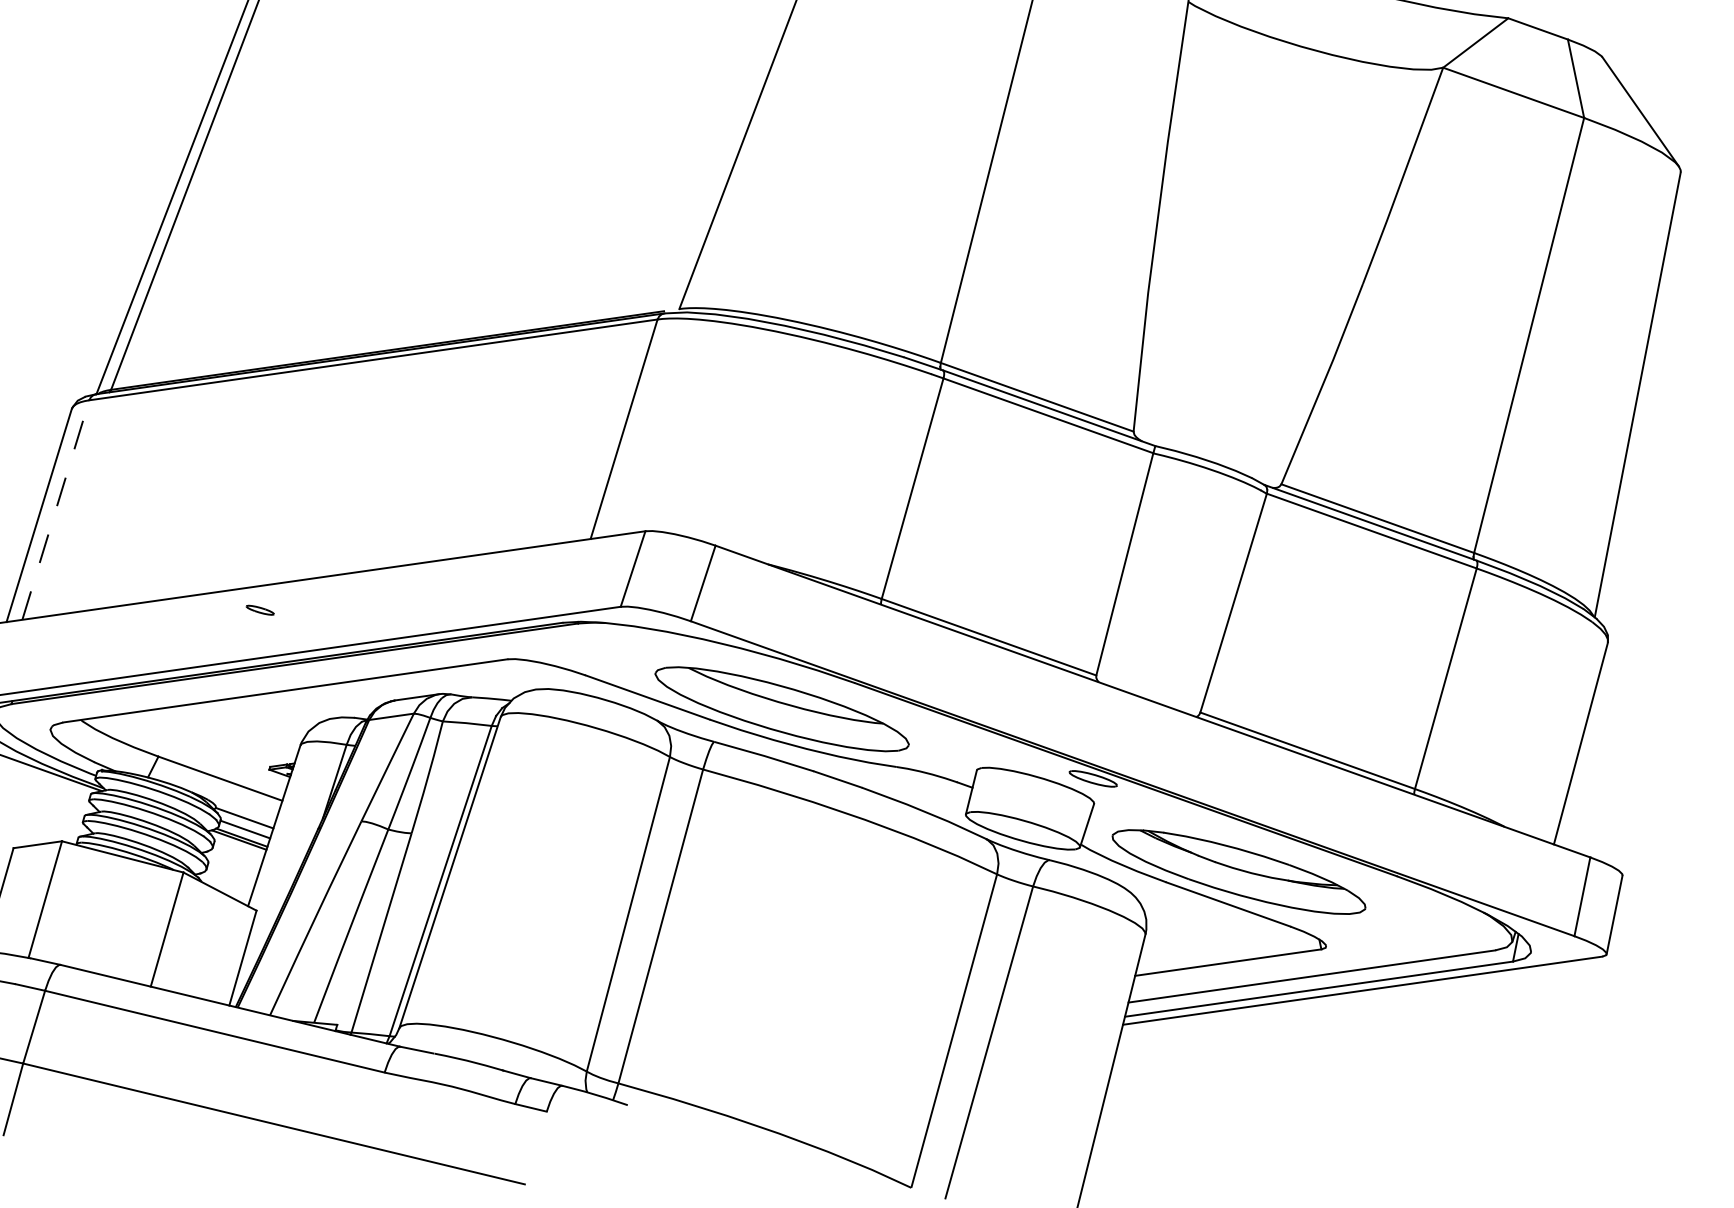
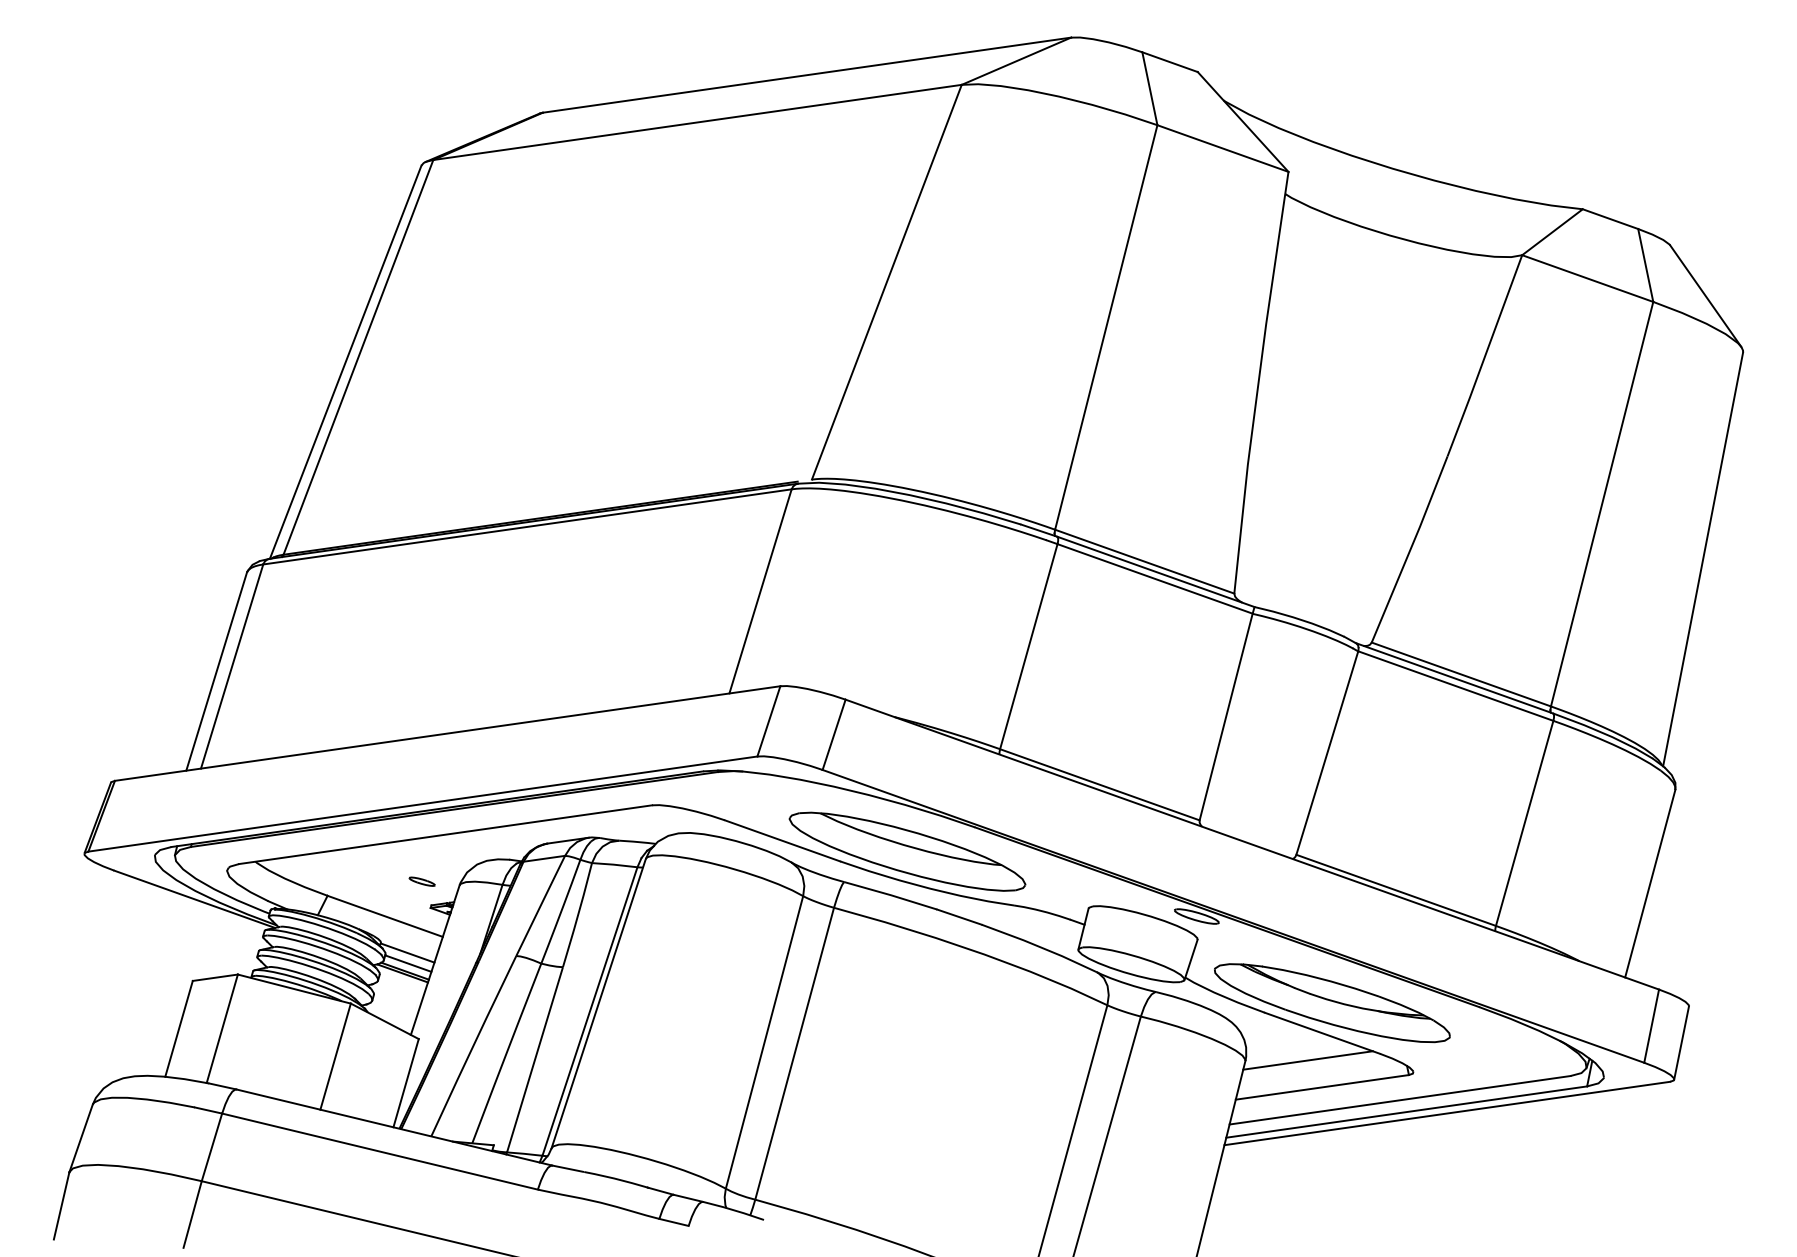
line: (56, 510) -> (232, 666), dashed -> solid
part: (259, 610) -> (421, 881), moved
line: (1212, 933) -> (1307, 1060), added

